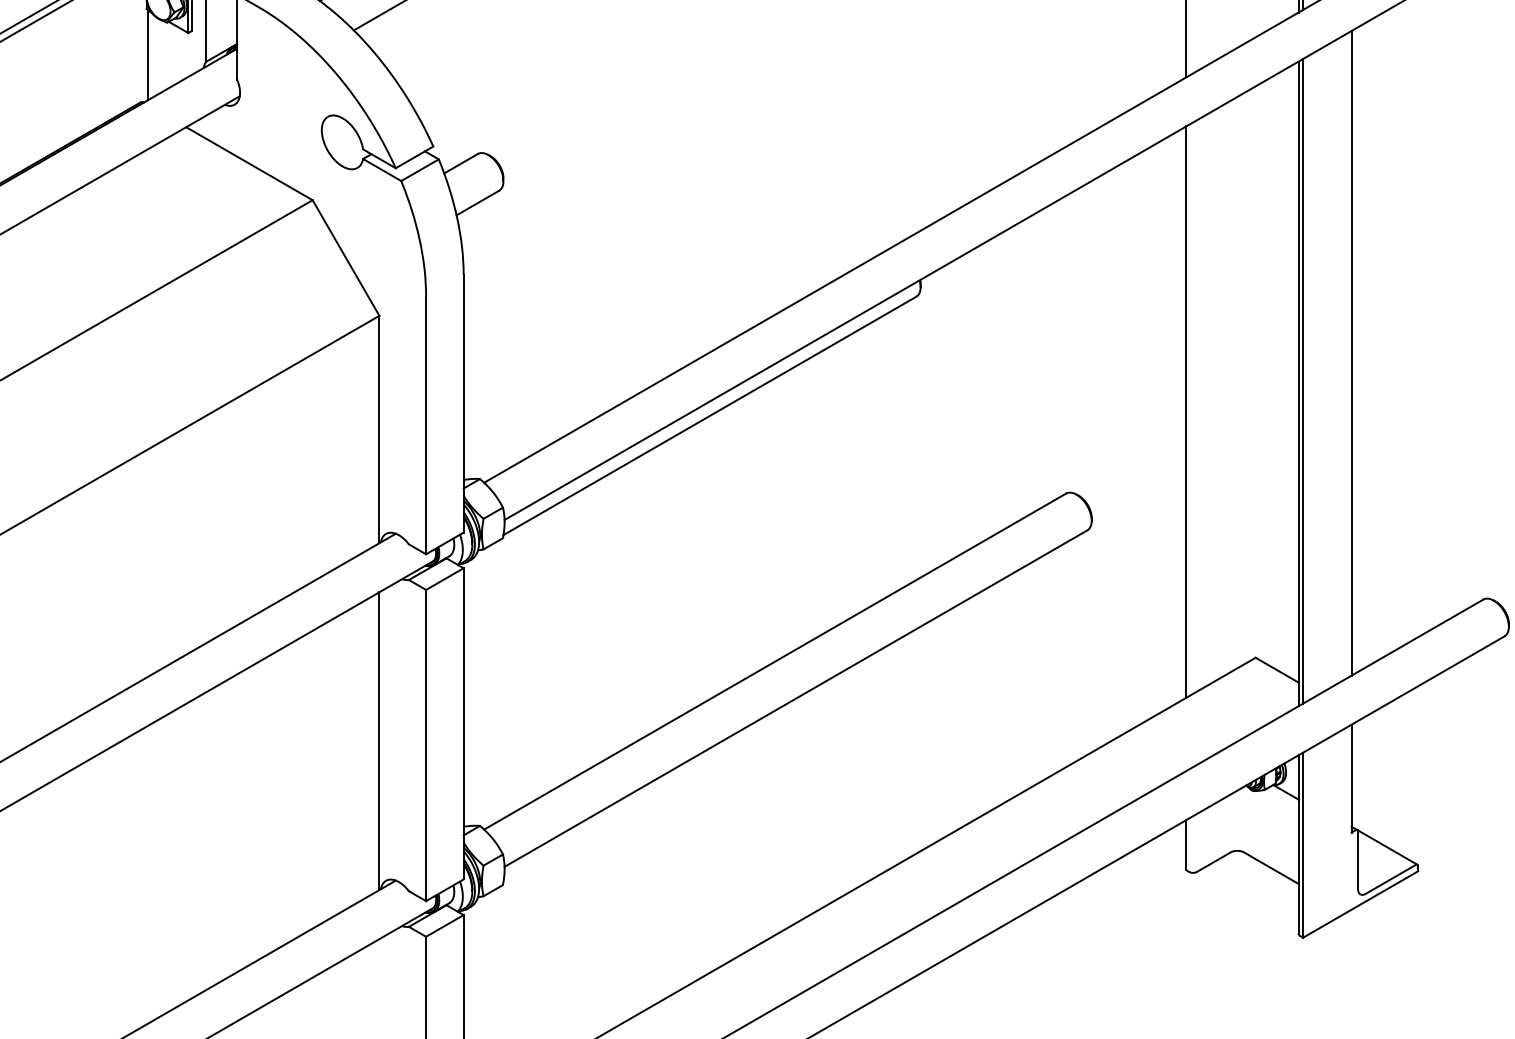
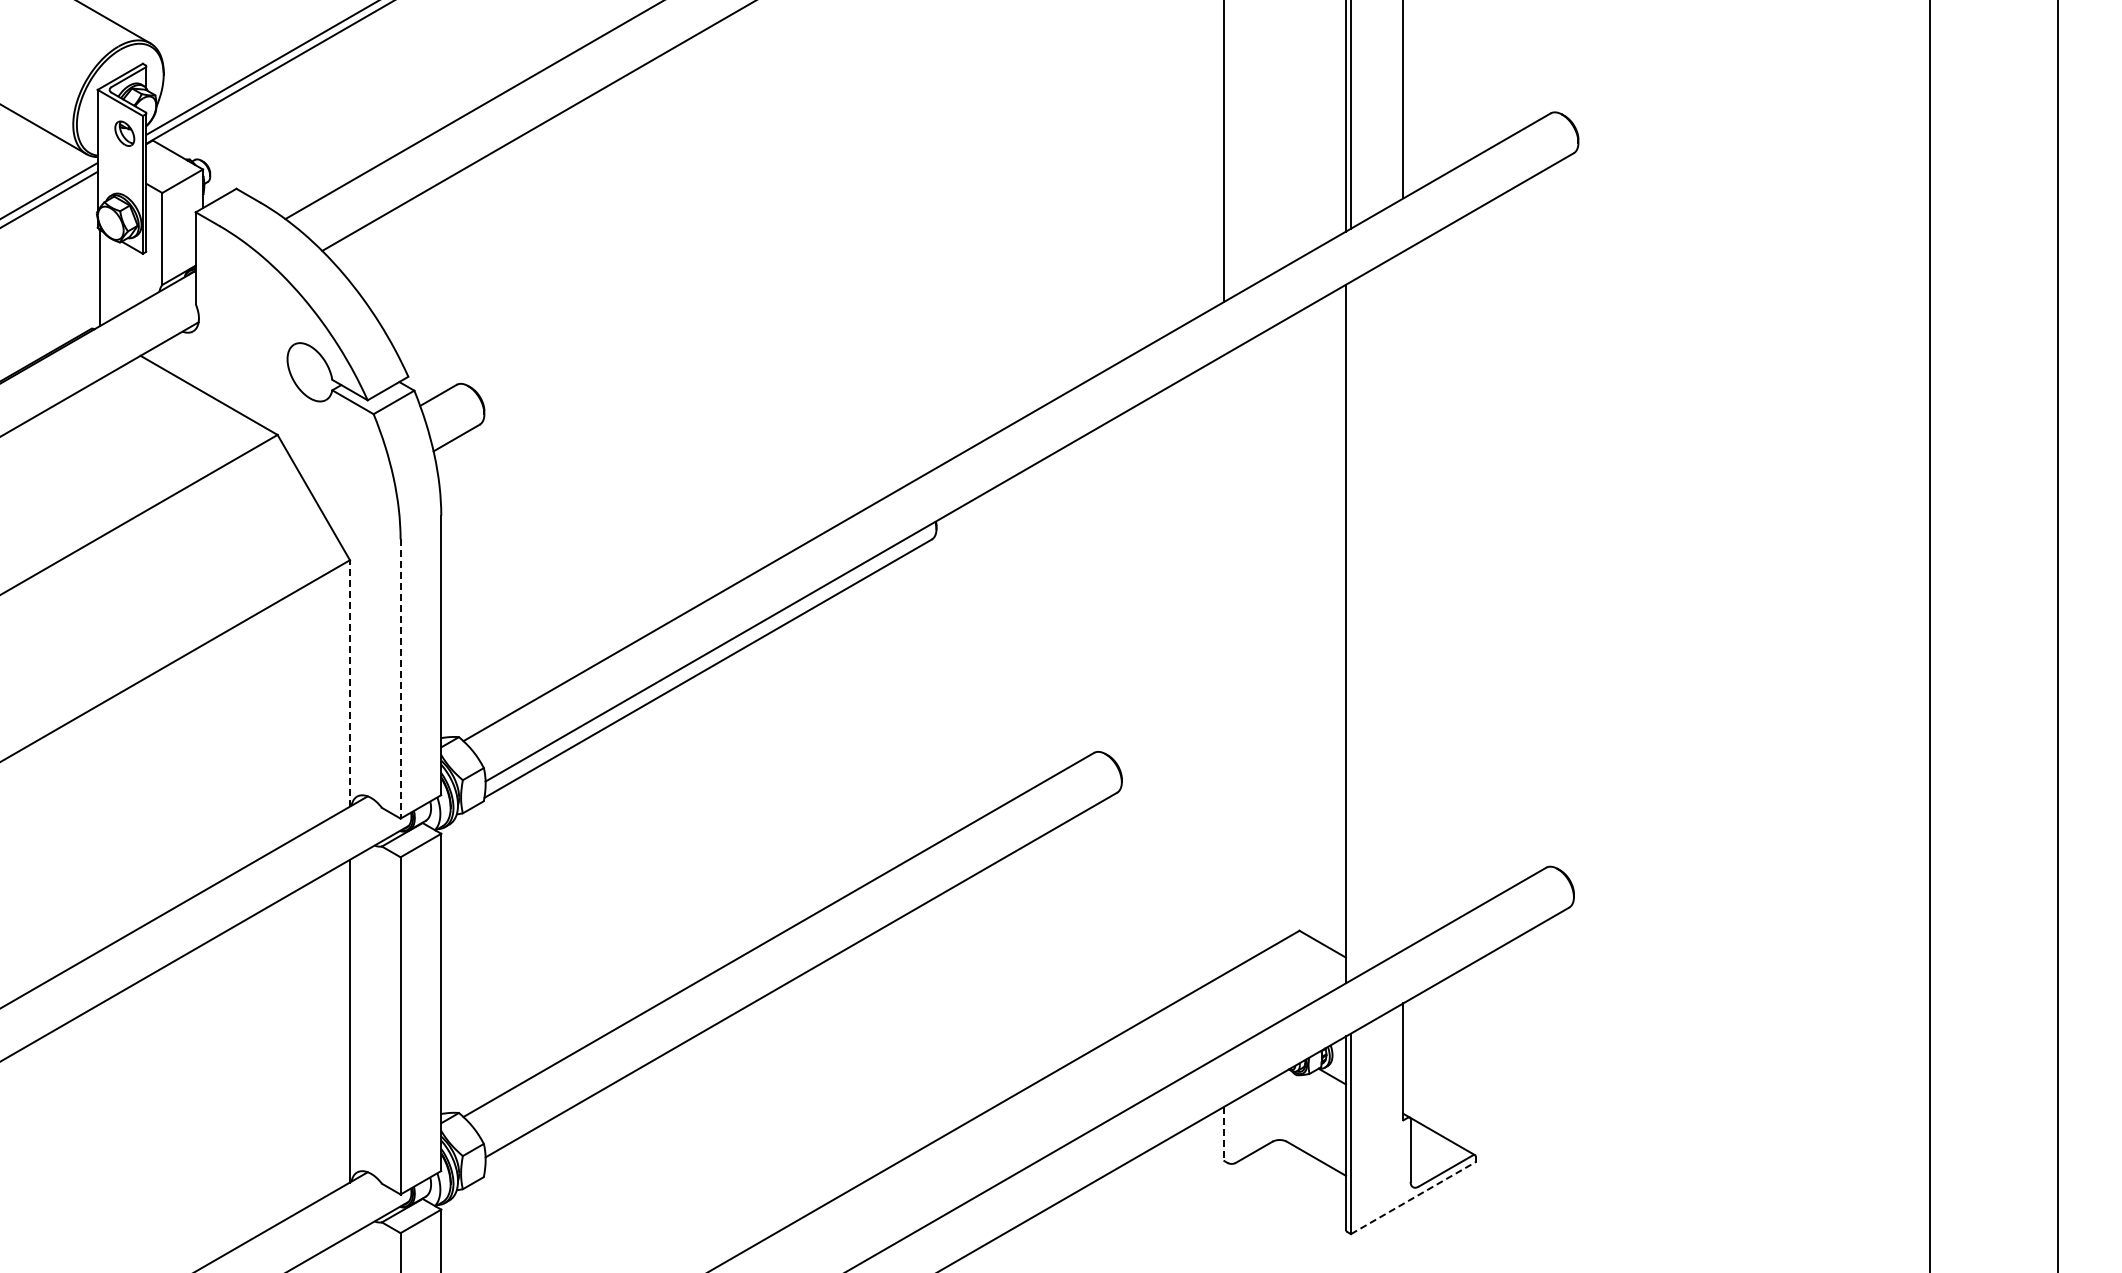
line: (1351, 352) -> (1403, 600), removed
line: (1302, 380) -> (1350, 630), removed
line: (1186, 412) -> (1224, 664), removed
line: (426, 425) -> (400, 679), solid -> dashed
line: (378, 428) -> (349, 682), solid -> dashed
line: (1186, 845) -> (1224, 1134), solid -> dashed
line: (1360, 903) -> (1413, 1197), solid -> dashed

